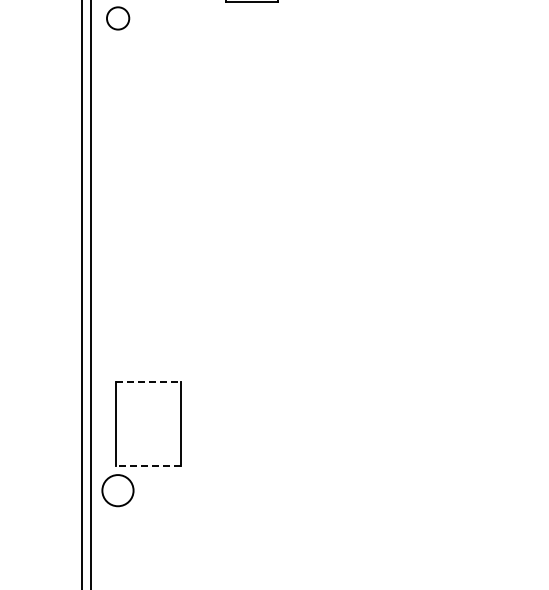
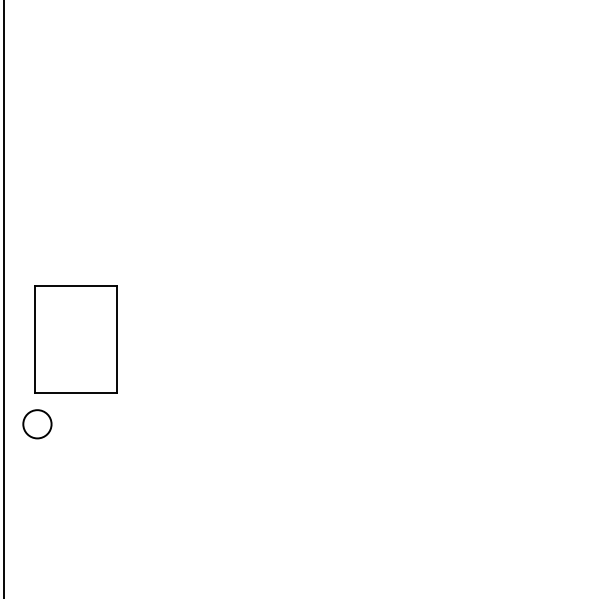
line: (149, 381) -> (77, 285), dashed -> solid
line: (148, 466) -> (75, 393), dashed -> solid
circle: (118, 490) -> (37, 424), size x0.71

